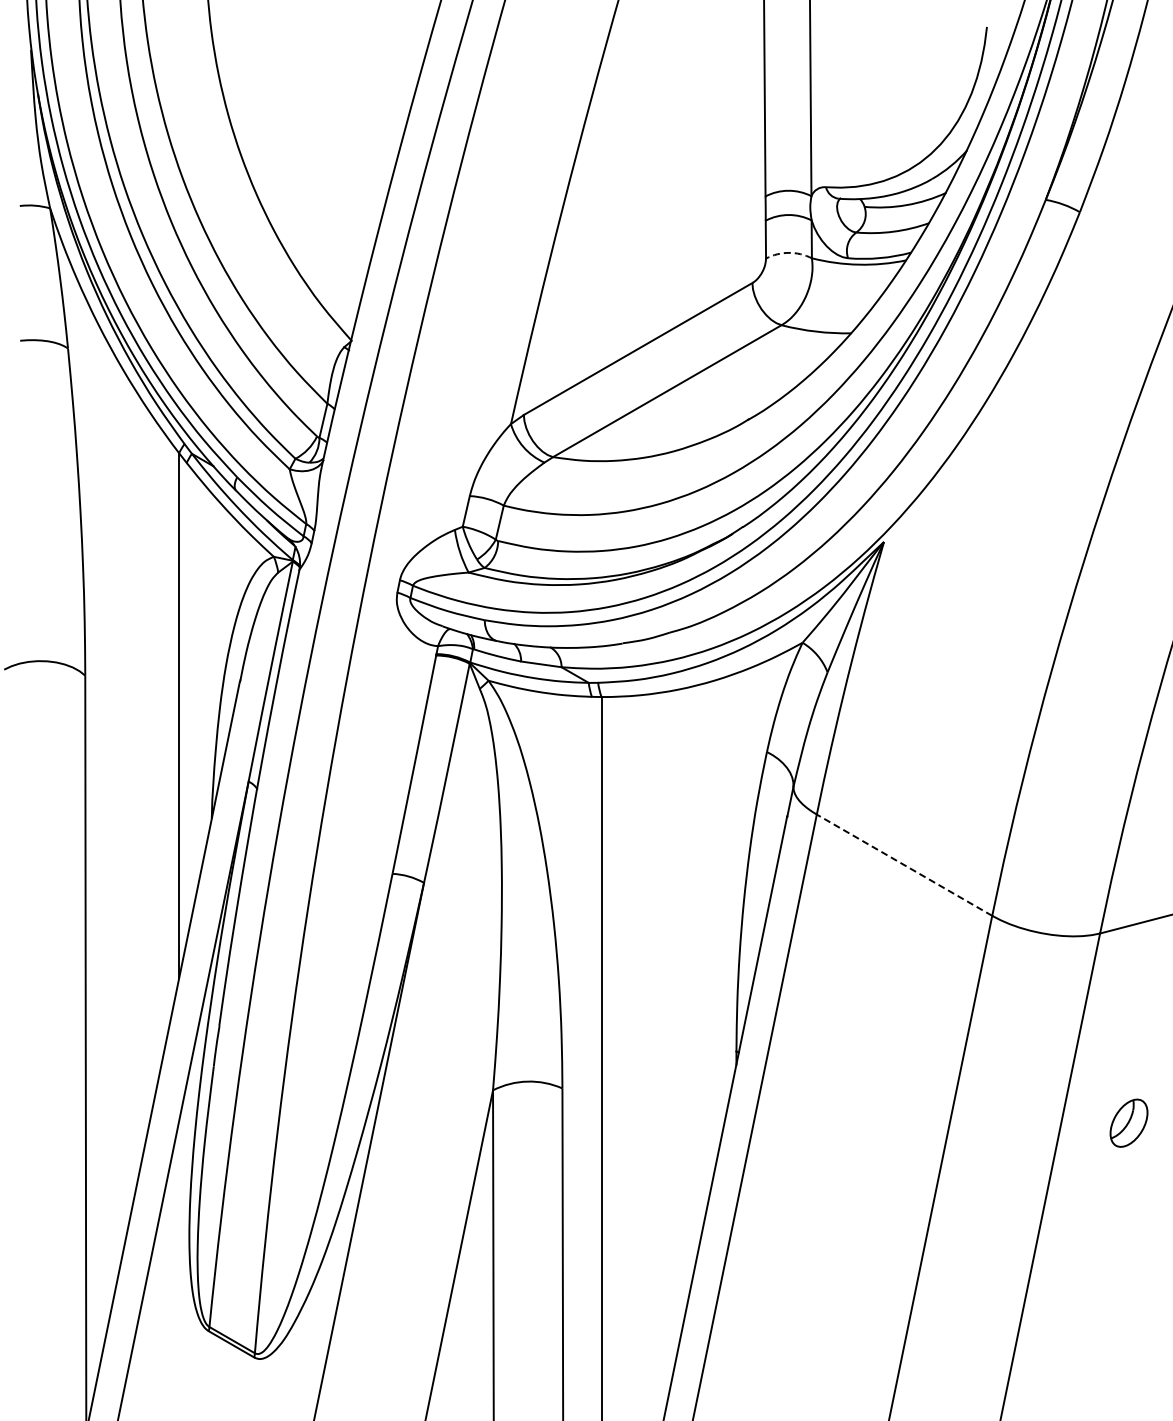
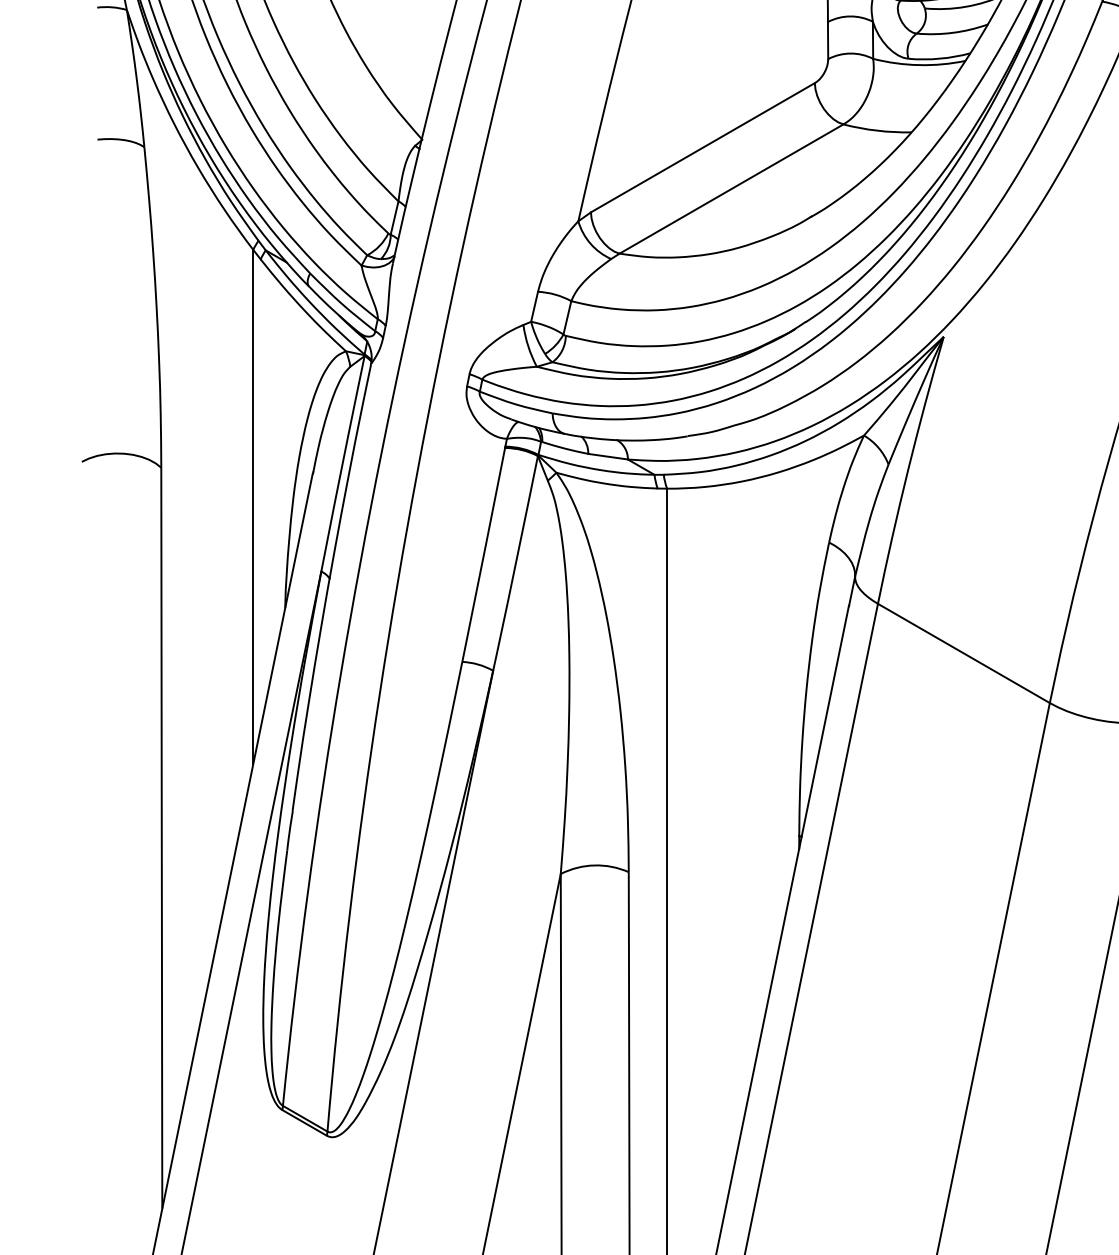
arc: (788, 252) -> (850, 53), dashed -> solid
line: (904, 864) -> (963, 652), dashed -> solid

